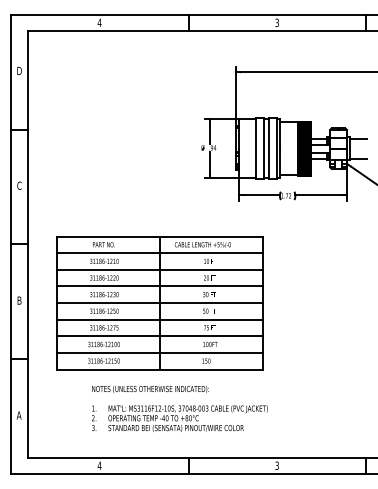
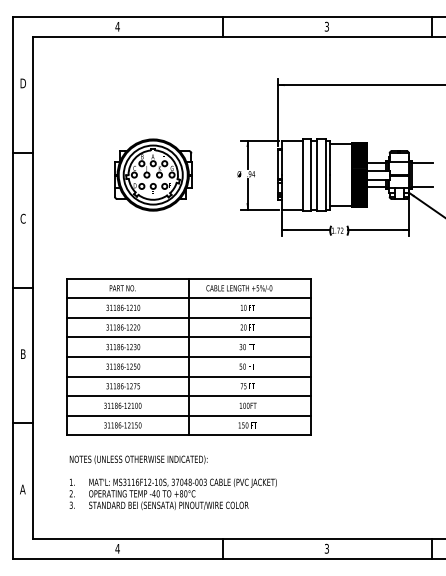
part: (130, 148) -> (153, 174), added
text: (179, 408) -> (172, 482), moved

